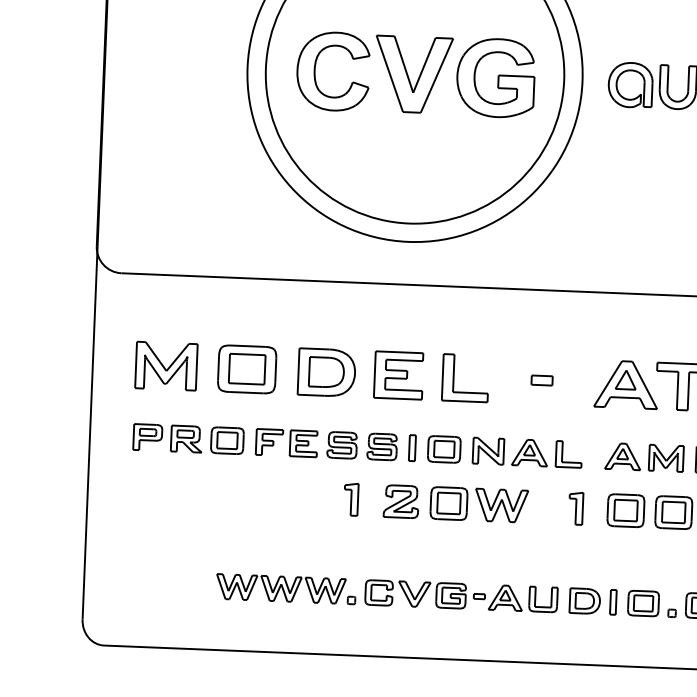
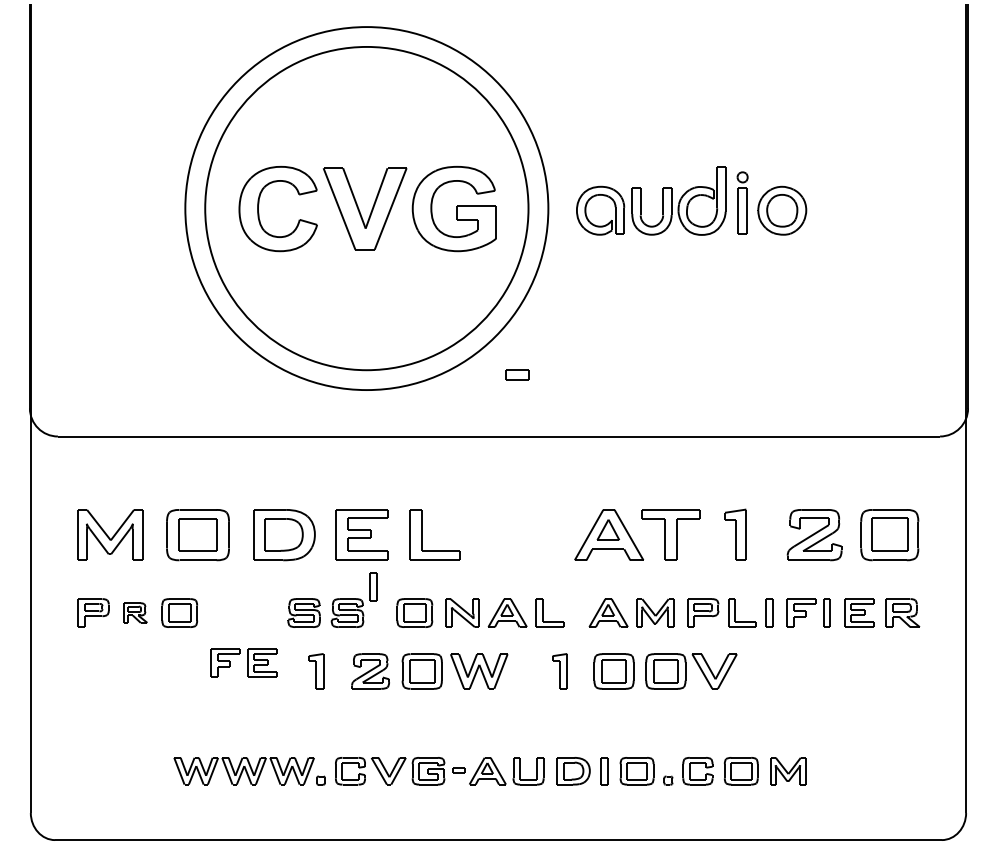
part: (541, 379) -> (517, 374), moved
part: (186, 438) -> (135, 612), size x0.7
part: (286, 442) -> (243, 662), moved
part: (412, 447) -> (373, 586), moved

